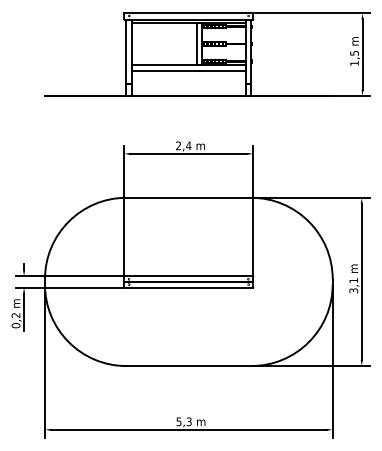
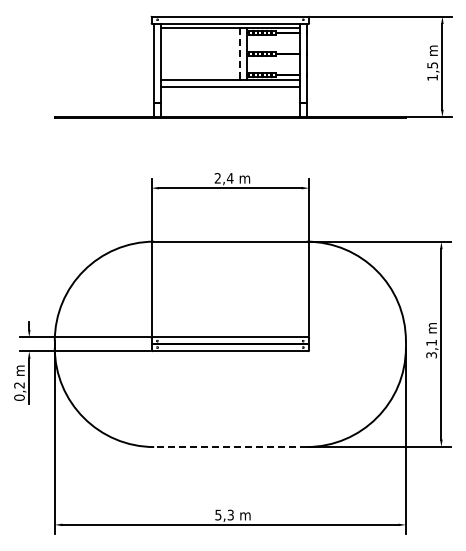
line: (197, 44) -> (240, 54), solid -> dashed
line: (188, 366) -> (229, 447), solid -> dashed

